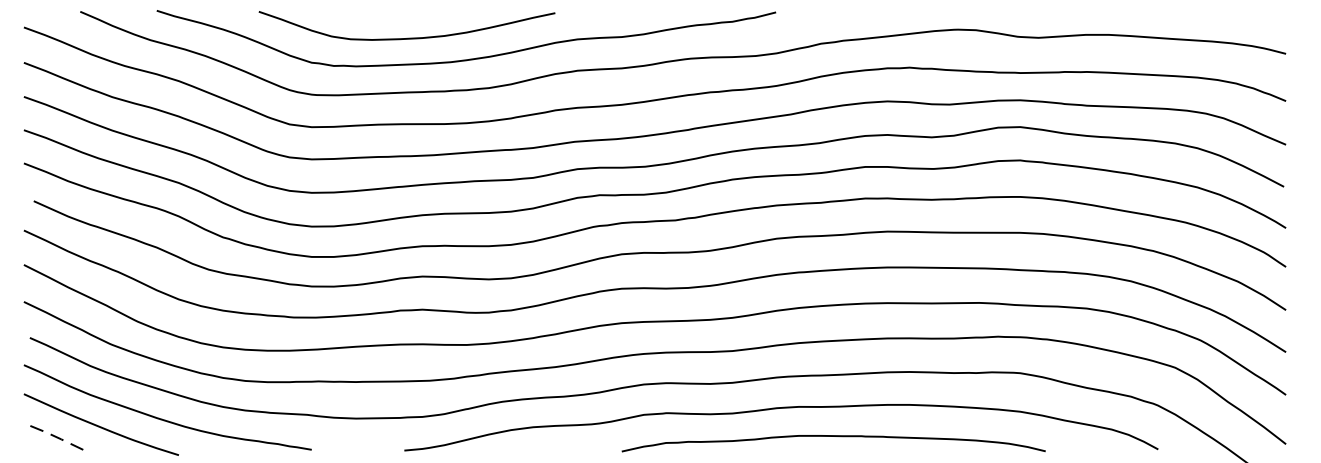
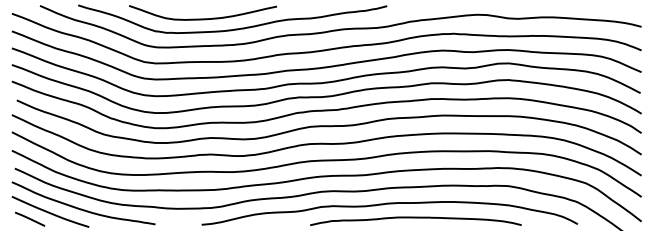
line: (61, 439) -> (30, 219), dashed -> solid

